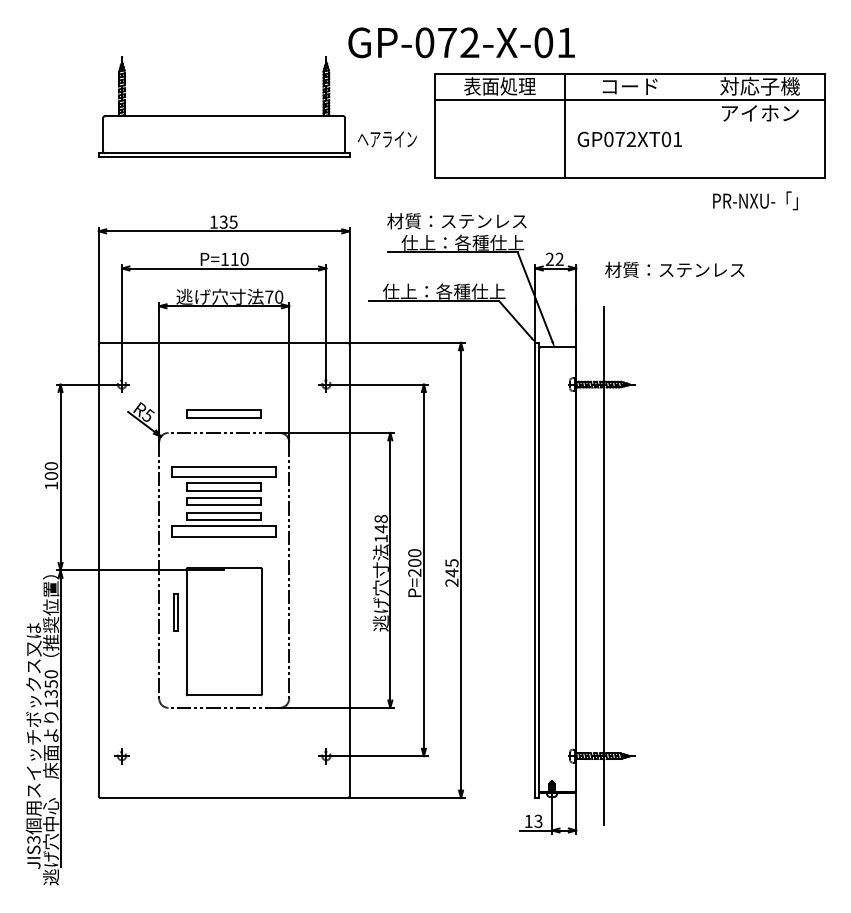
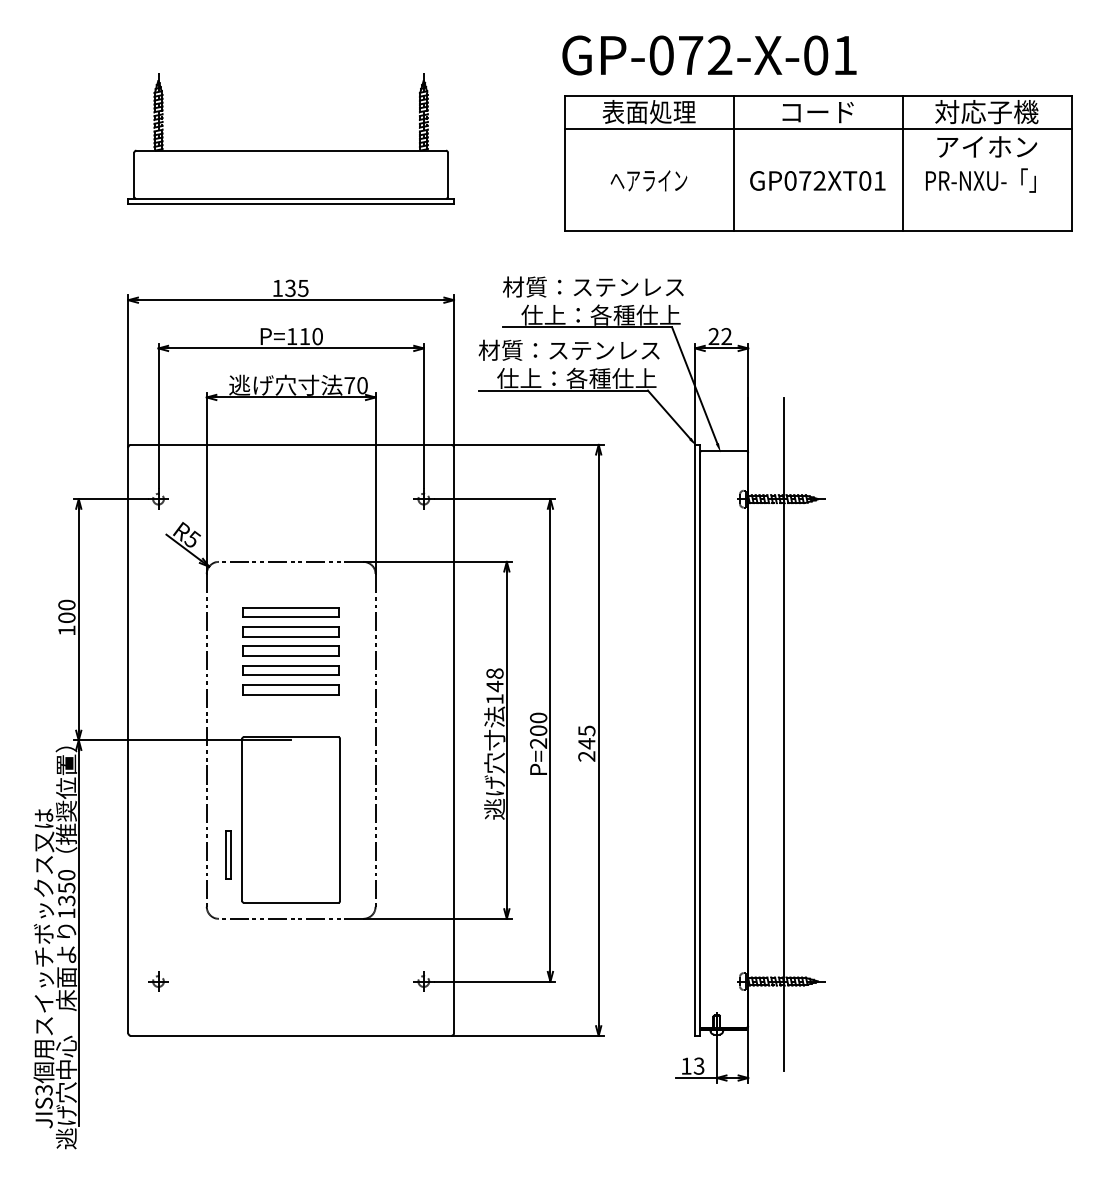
text: (461, 42) -> (709, 55), moved
line: (695, 125) -> (902, 162), added
text: (386, 139) -> (648, 180), moved
text: (755, 200) -> (980, 180), moved
text: (674, 269) -> (568, 349), moved
part: (223, 413) -> (290, 536), removed
part: (223, 471) -> (290, 612), size x0.71
part: (223, 531) -> (290, 689), size x0.71
part: (175, 612) -> (228, 854), moved

